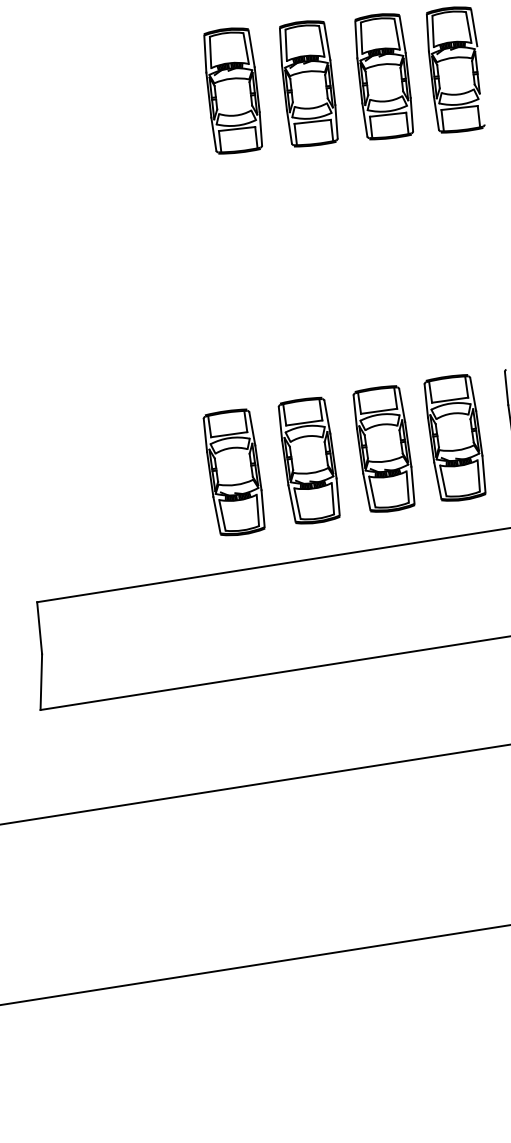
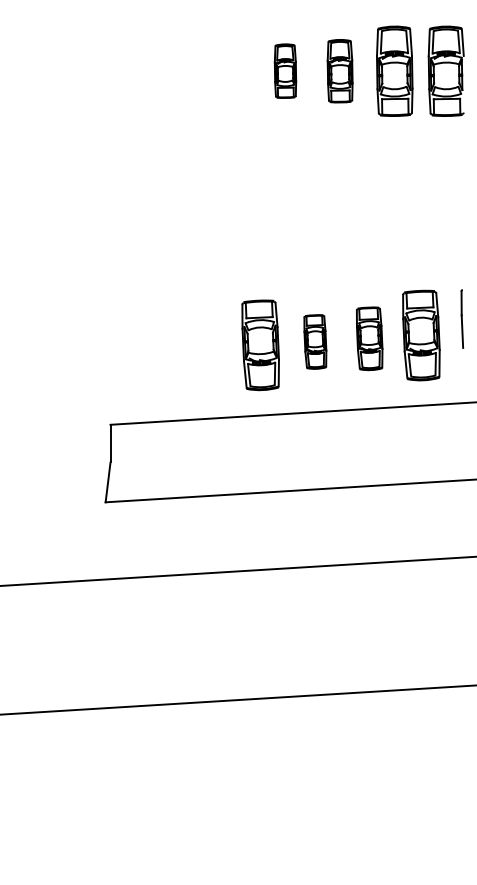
part: (307, 82) -> (339, 70), size x0.7
part: (232, 89) -> (285, 70), size x0.6
part: (383, 449) -> (369, 338), size x0.7
part: (309, 460) -> (315, 341), size x0.6

